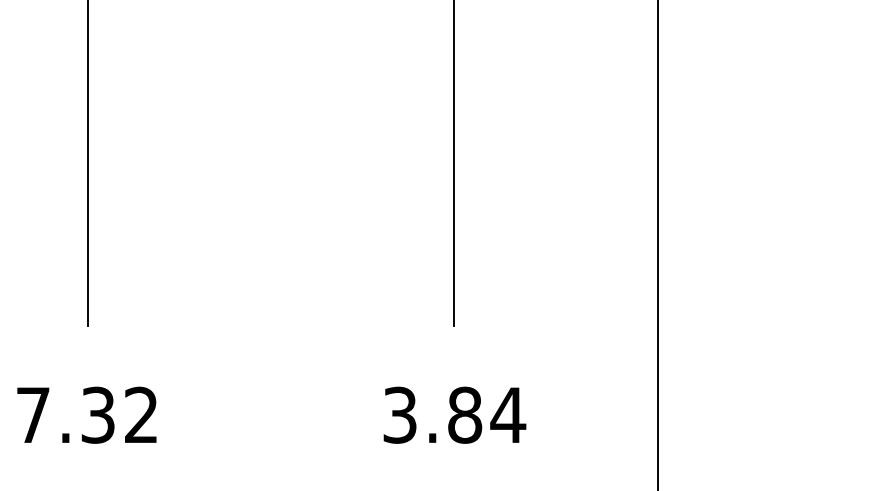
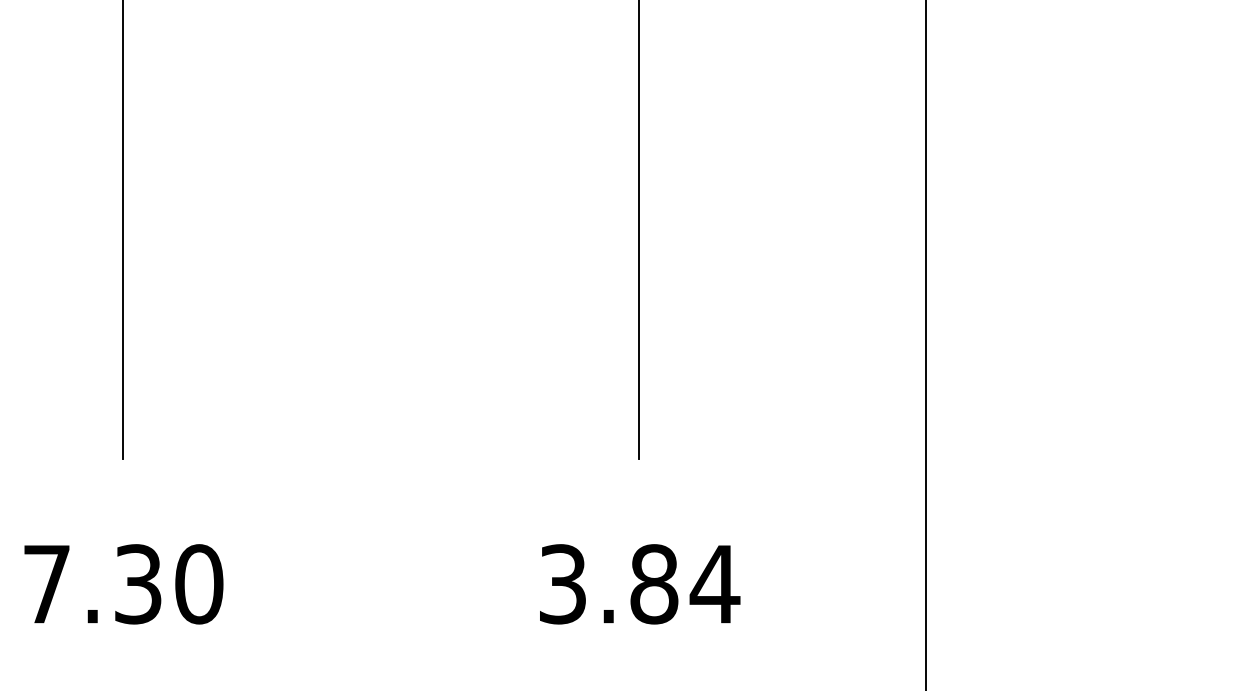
text: (141, 415) -> (199, 584), 7.32 -> 7.30

